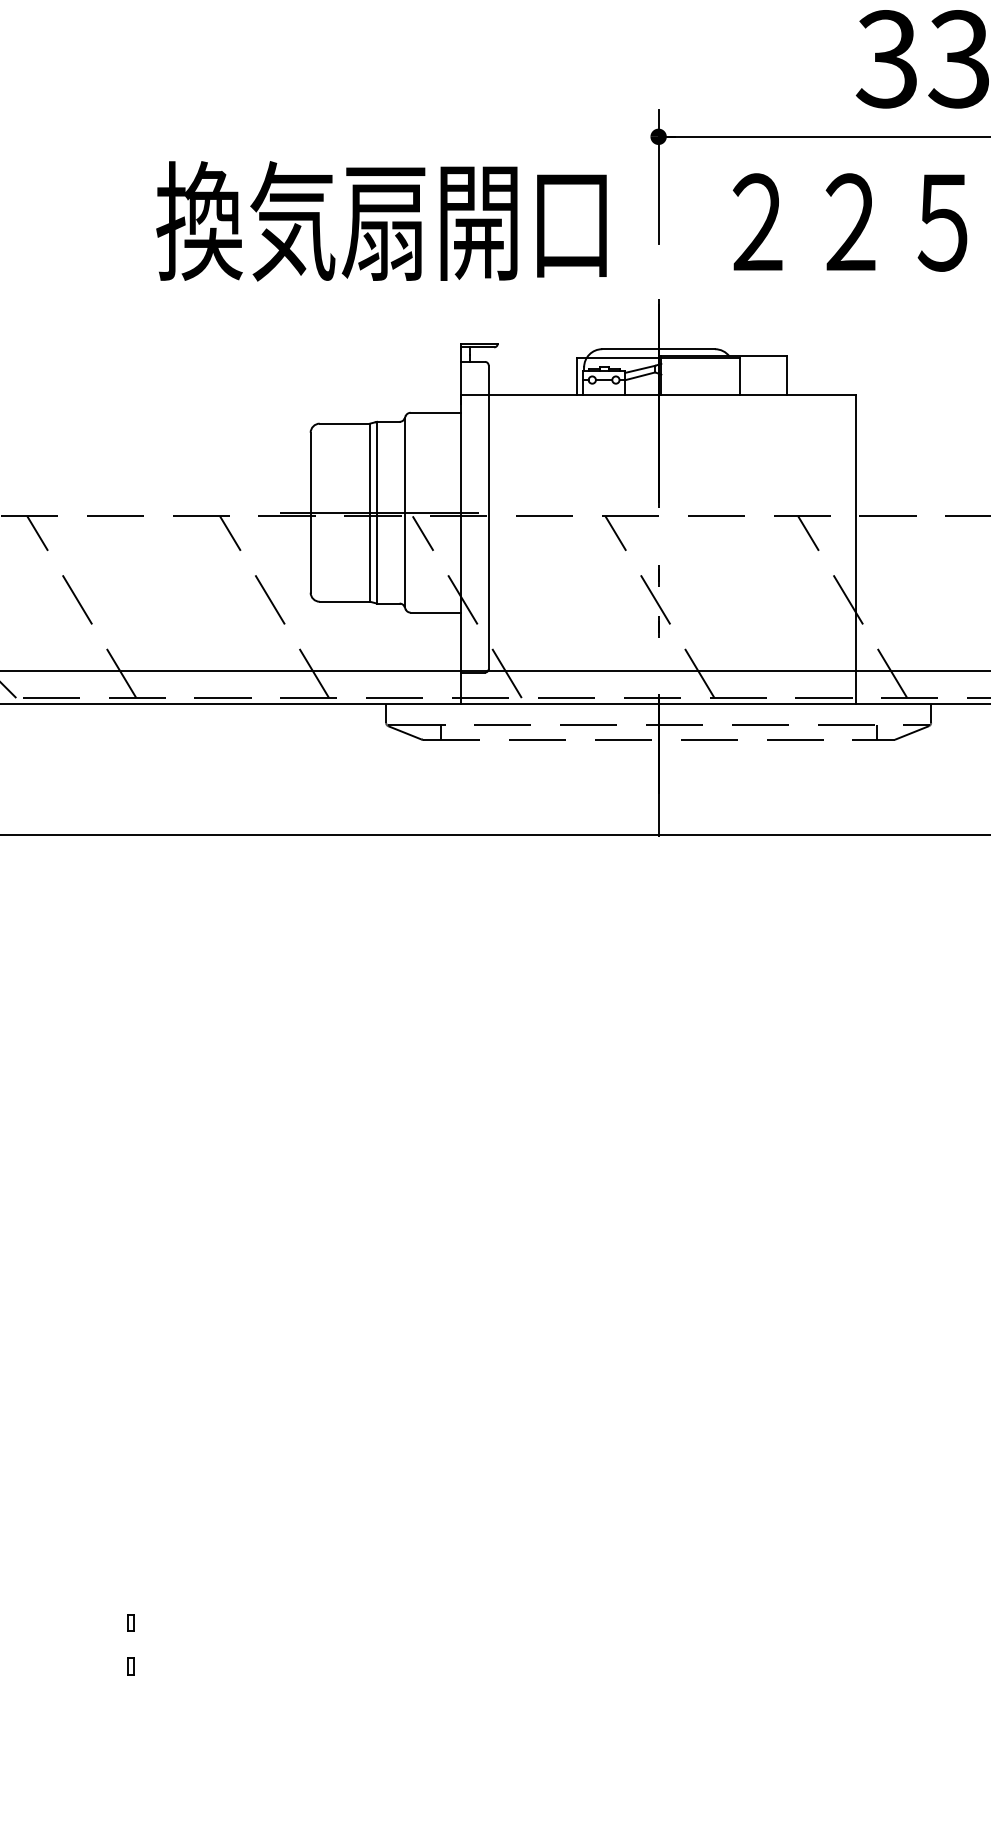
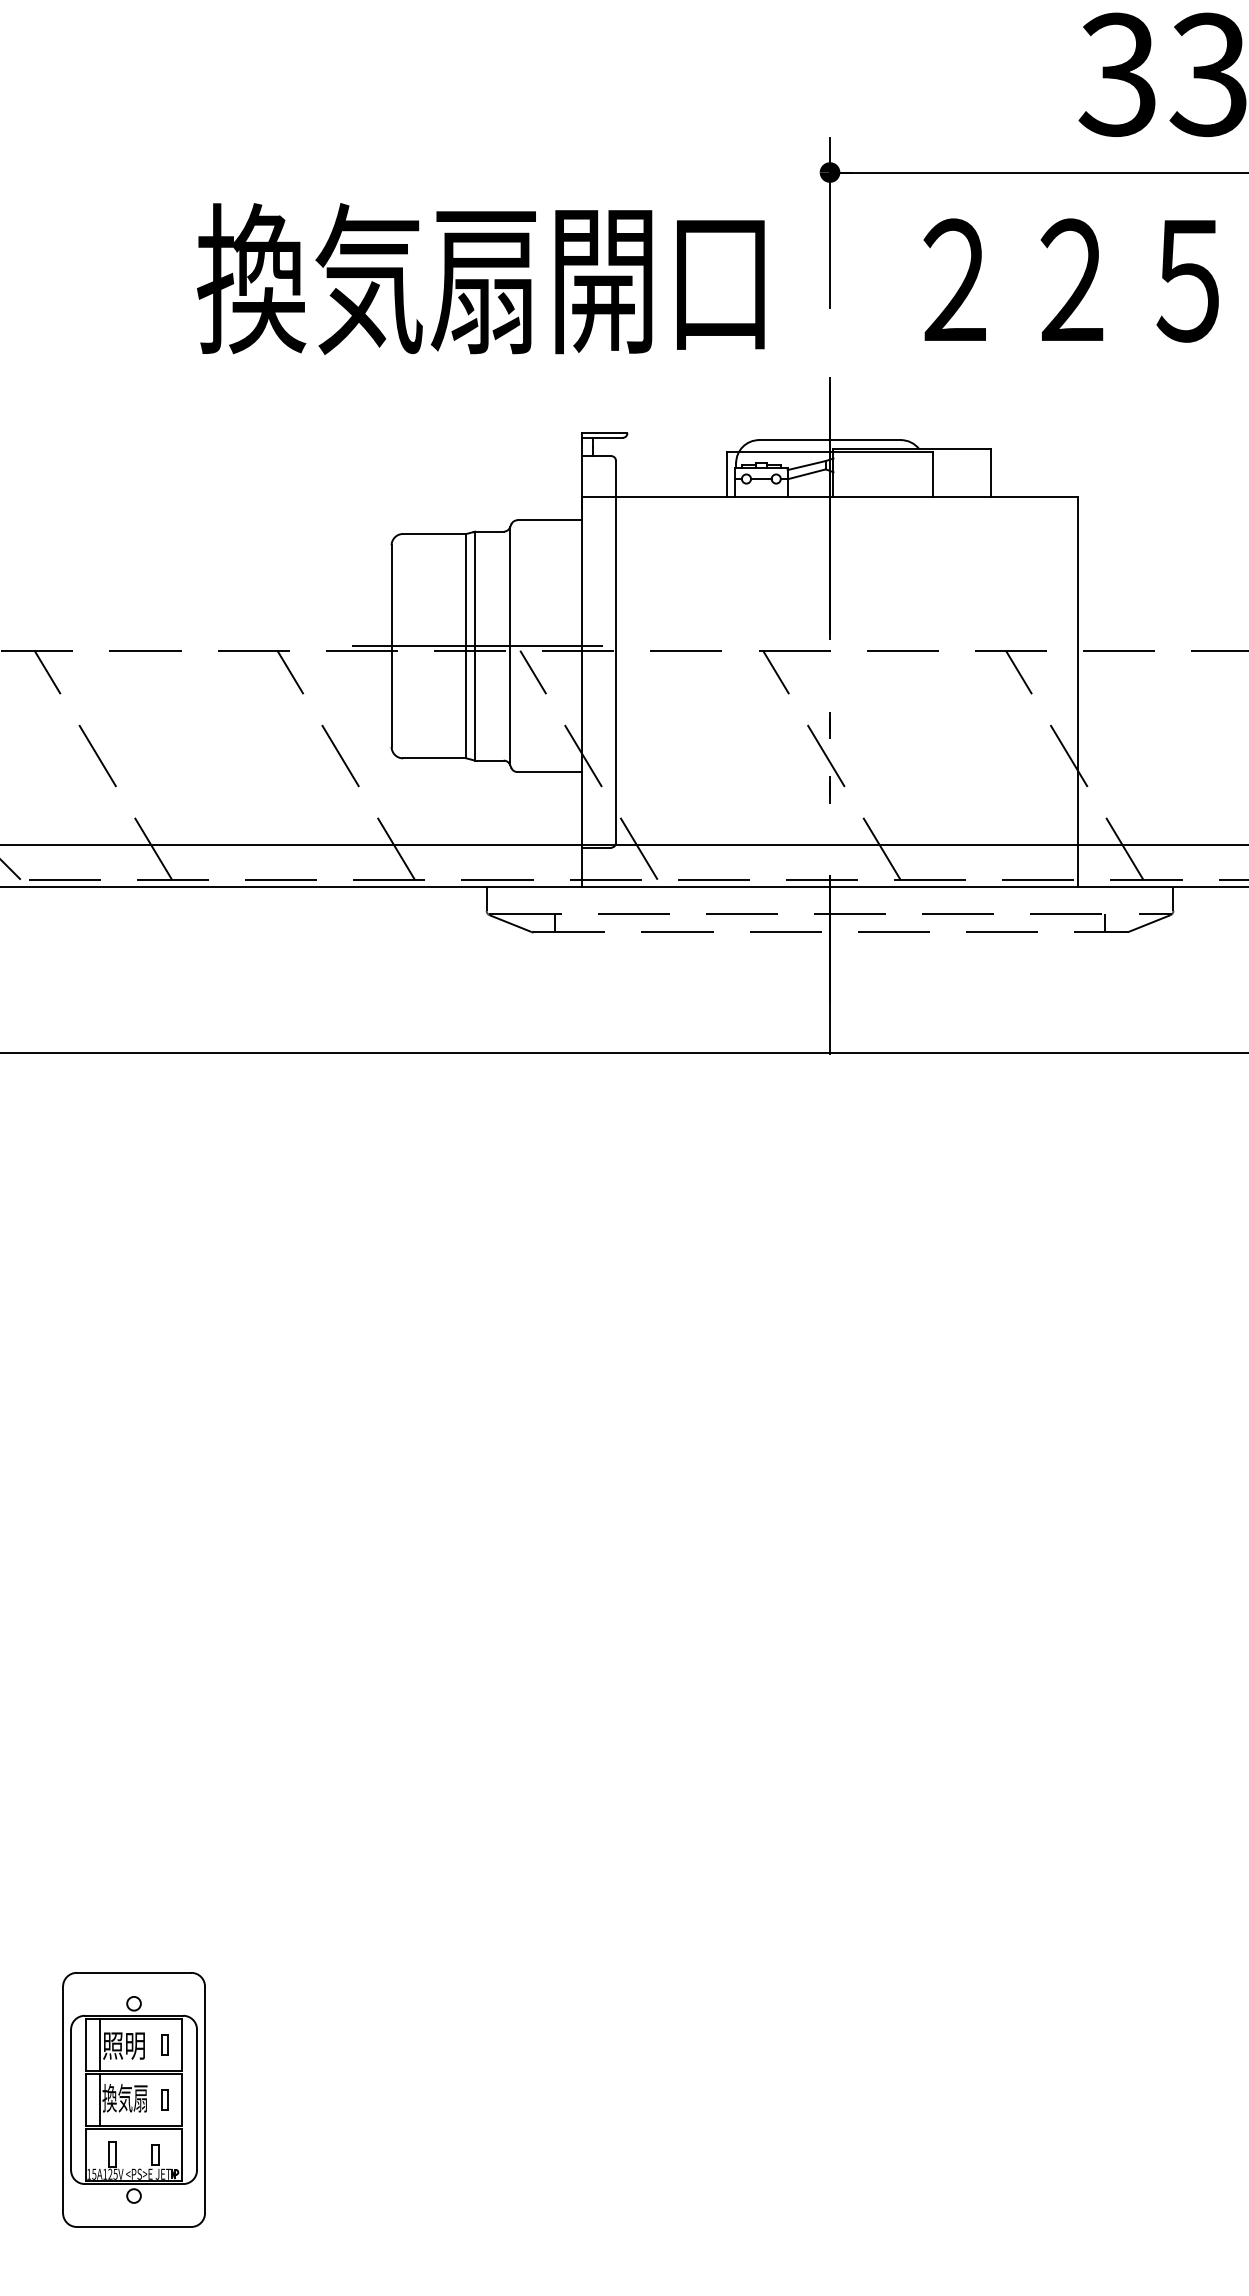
part: (106, 1666) -> (134, 2099), added

